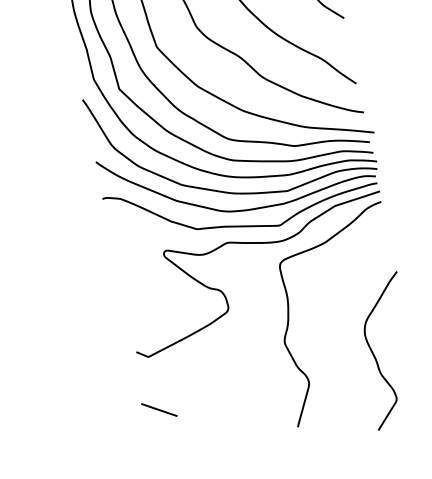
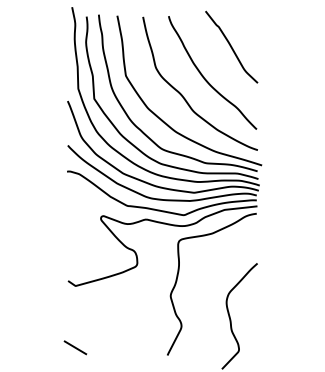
line: (159, 409) -> (75, 347), moved

